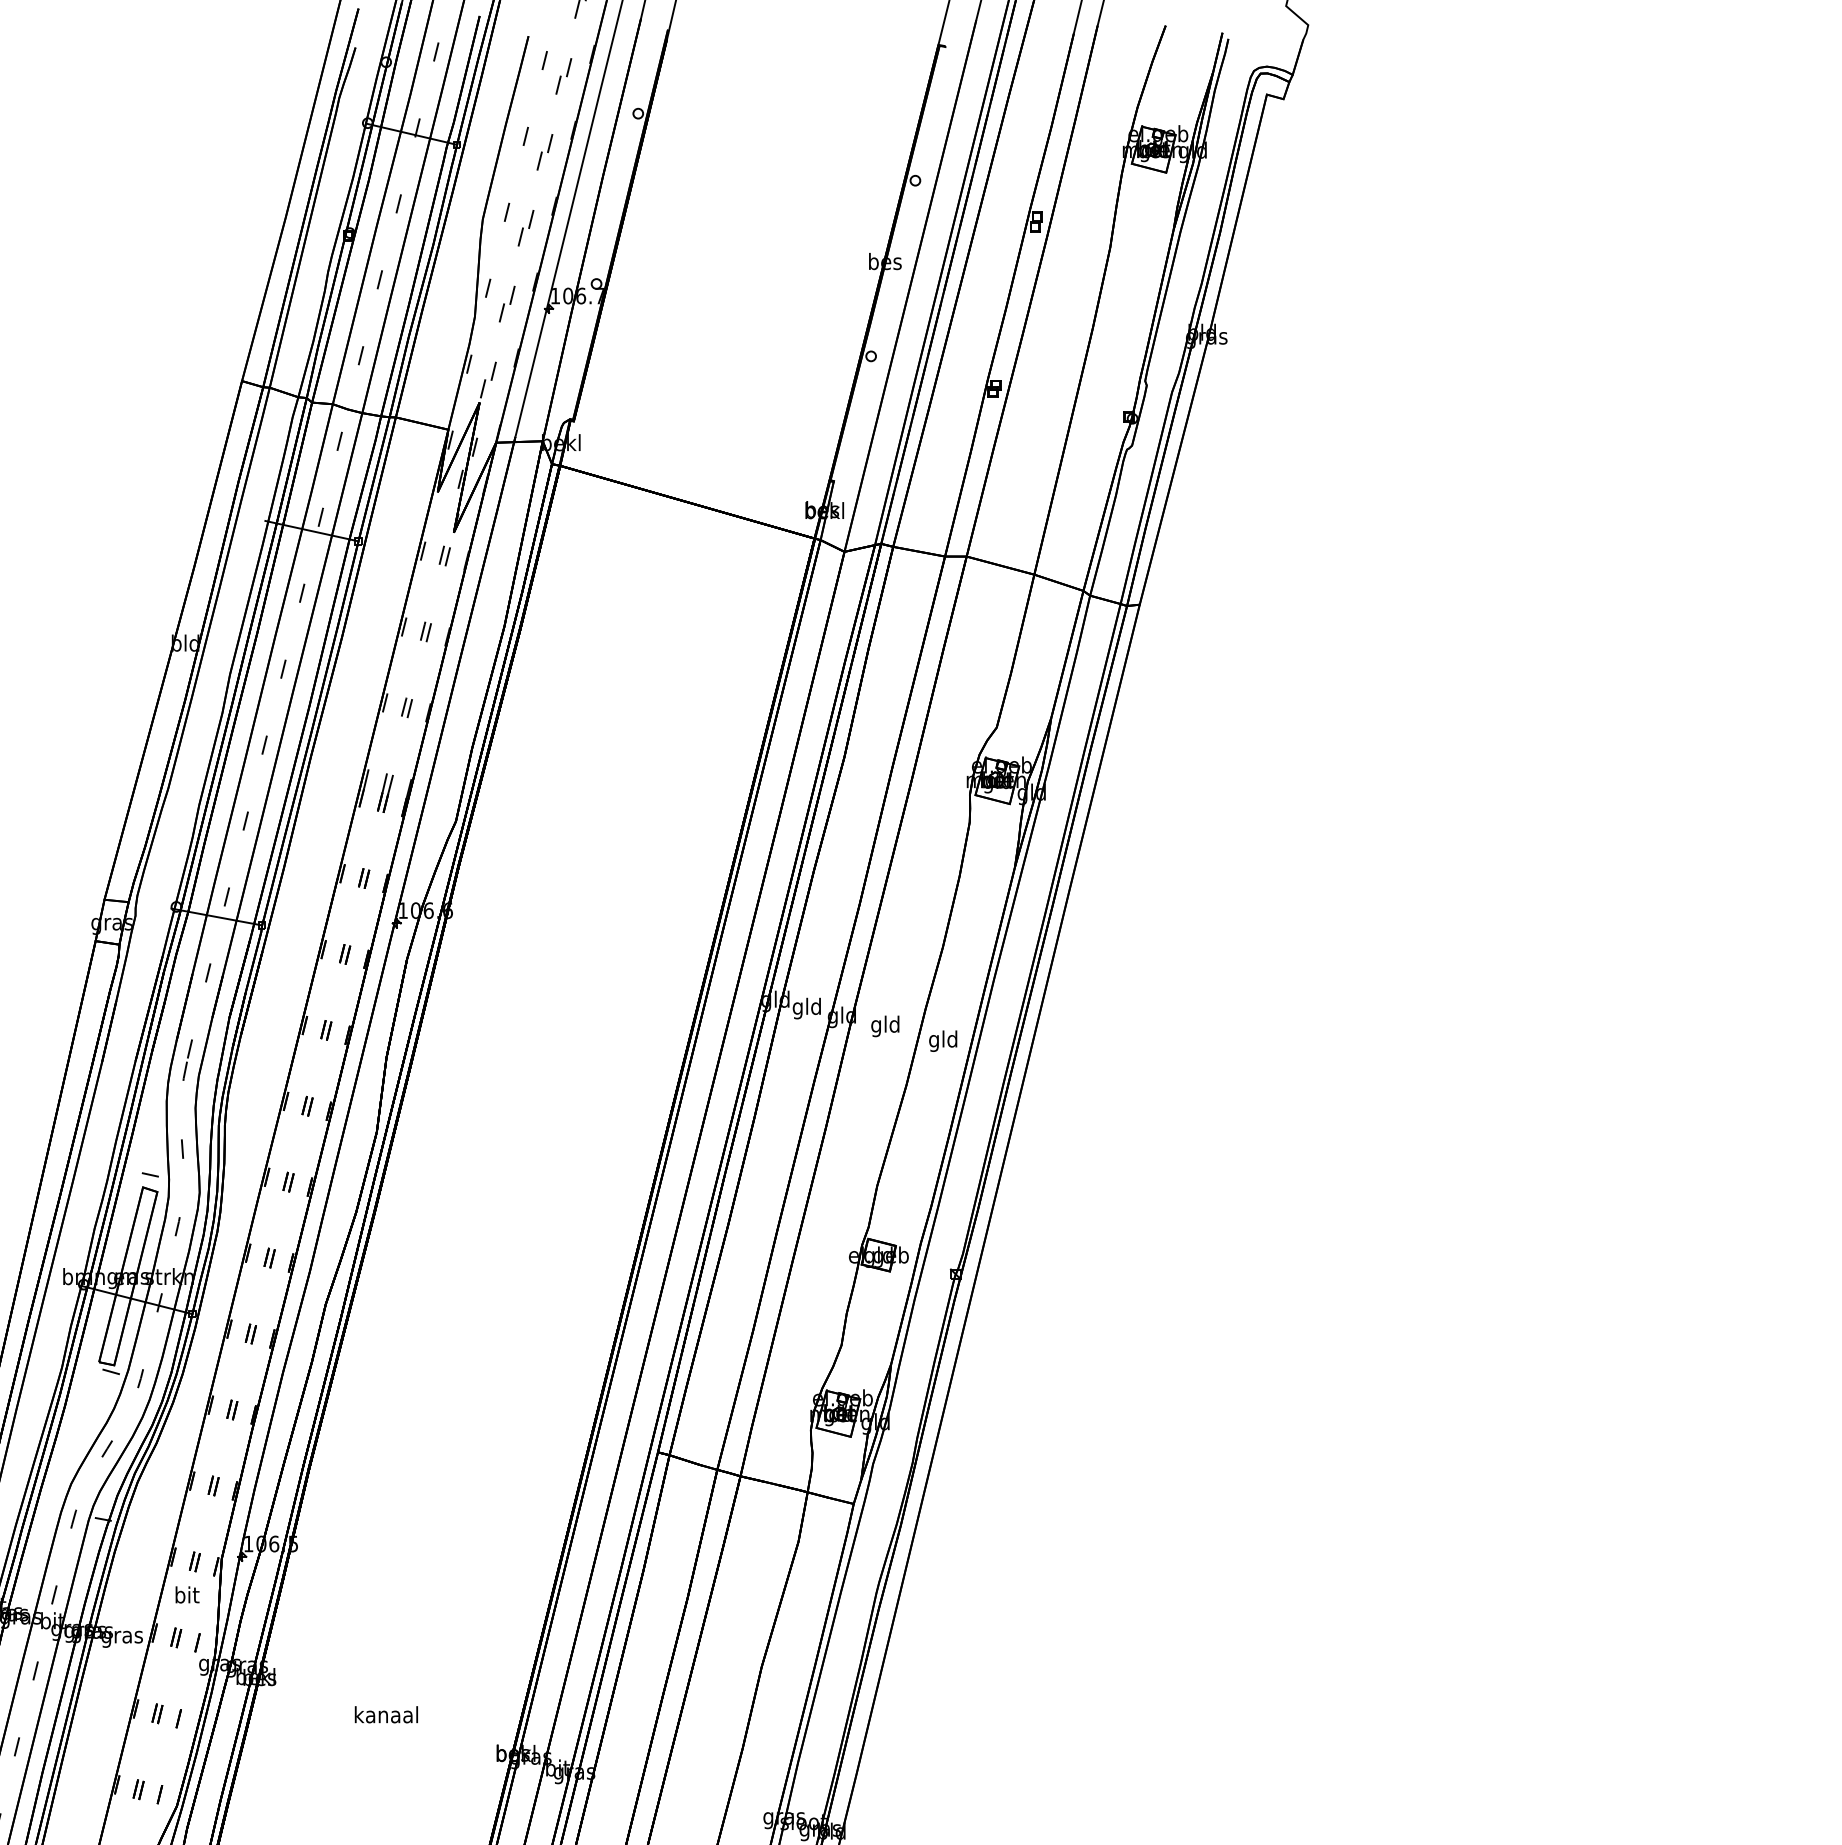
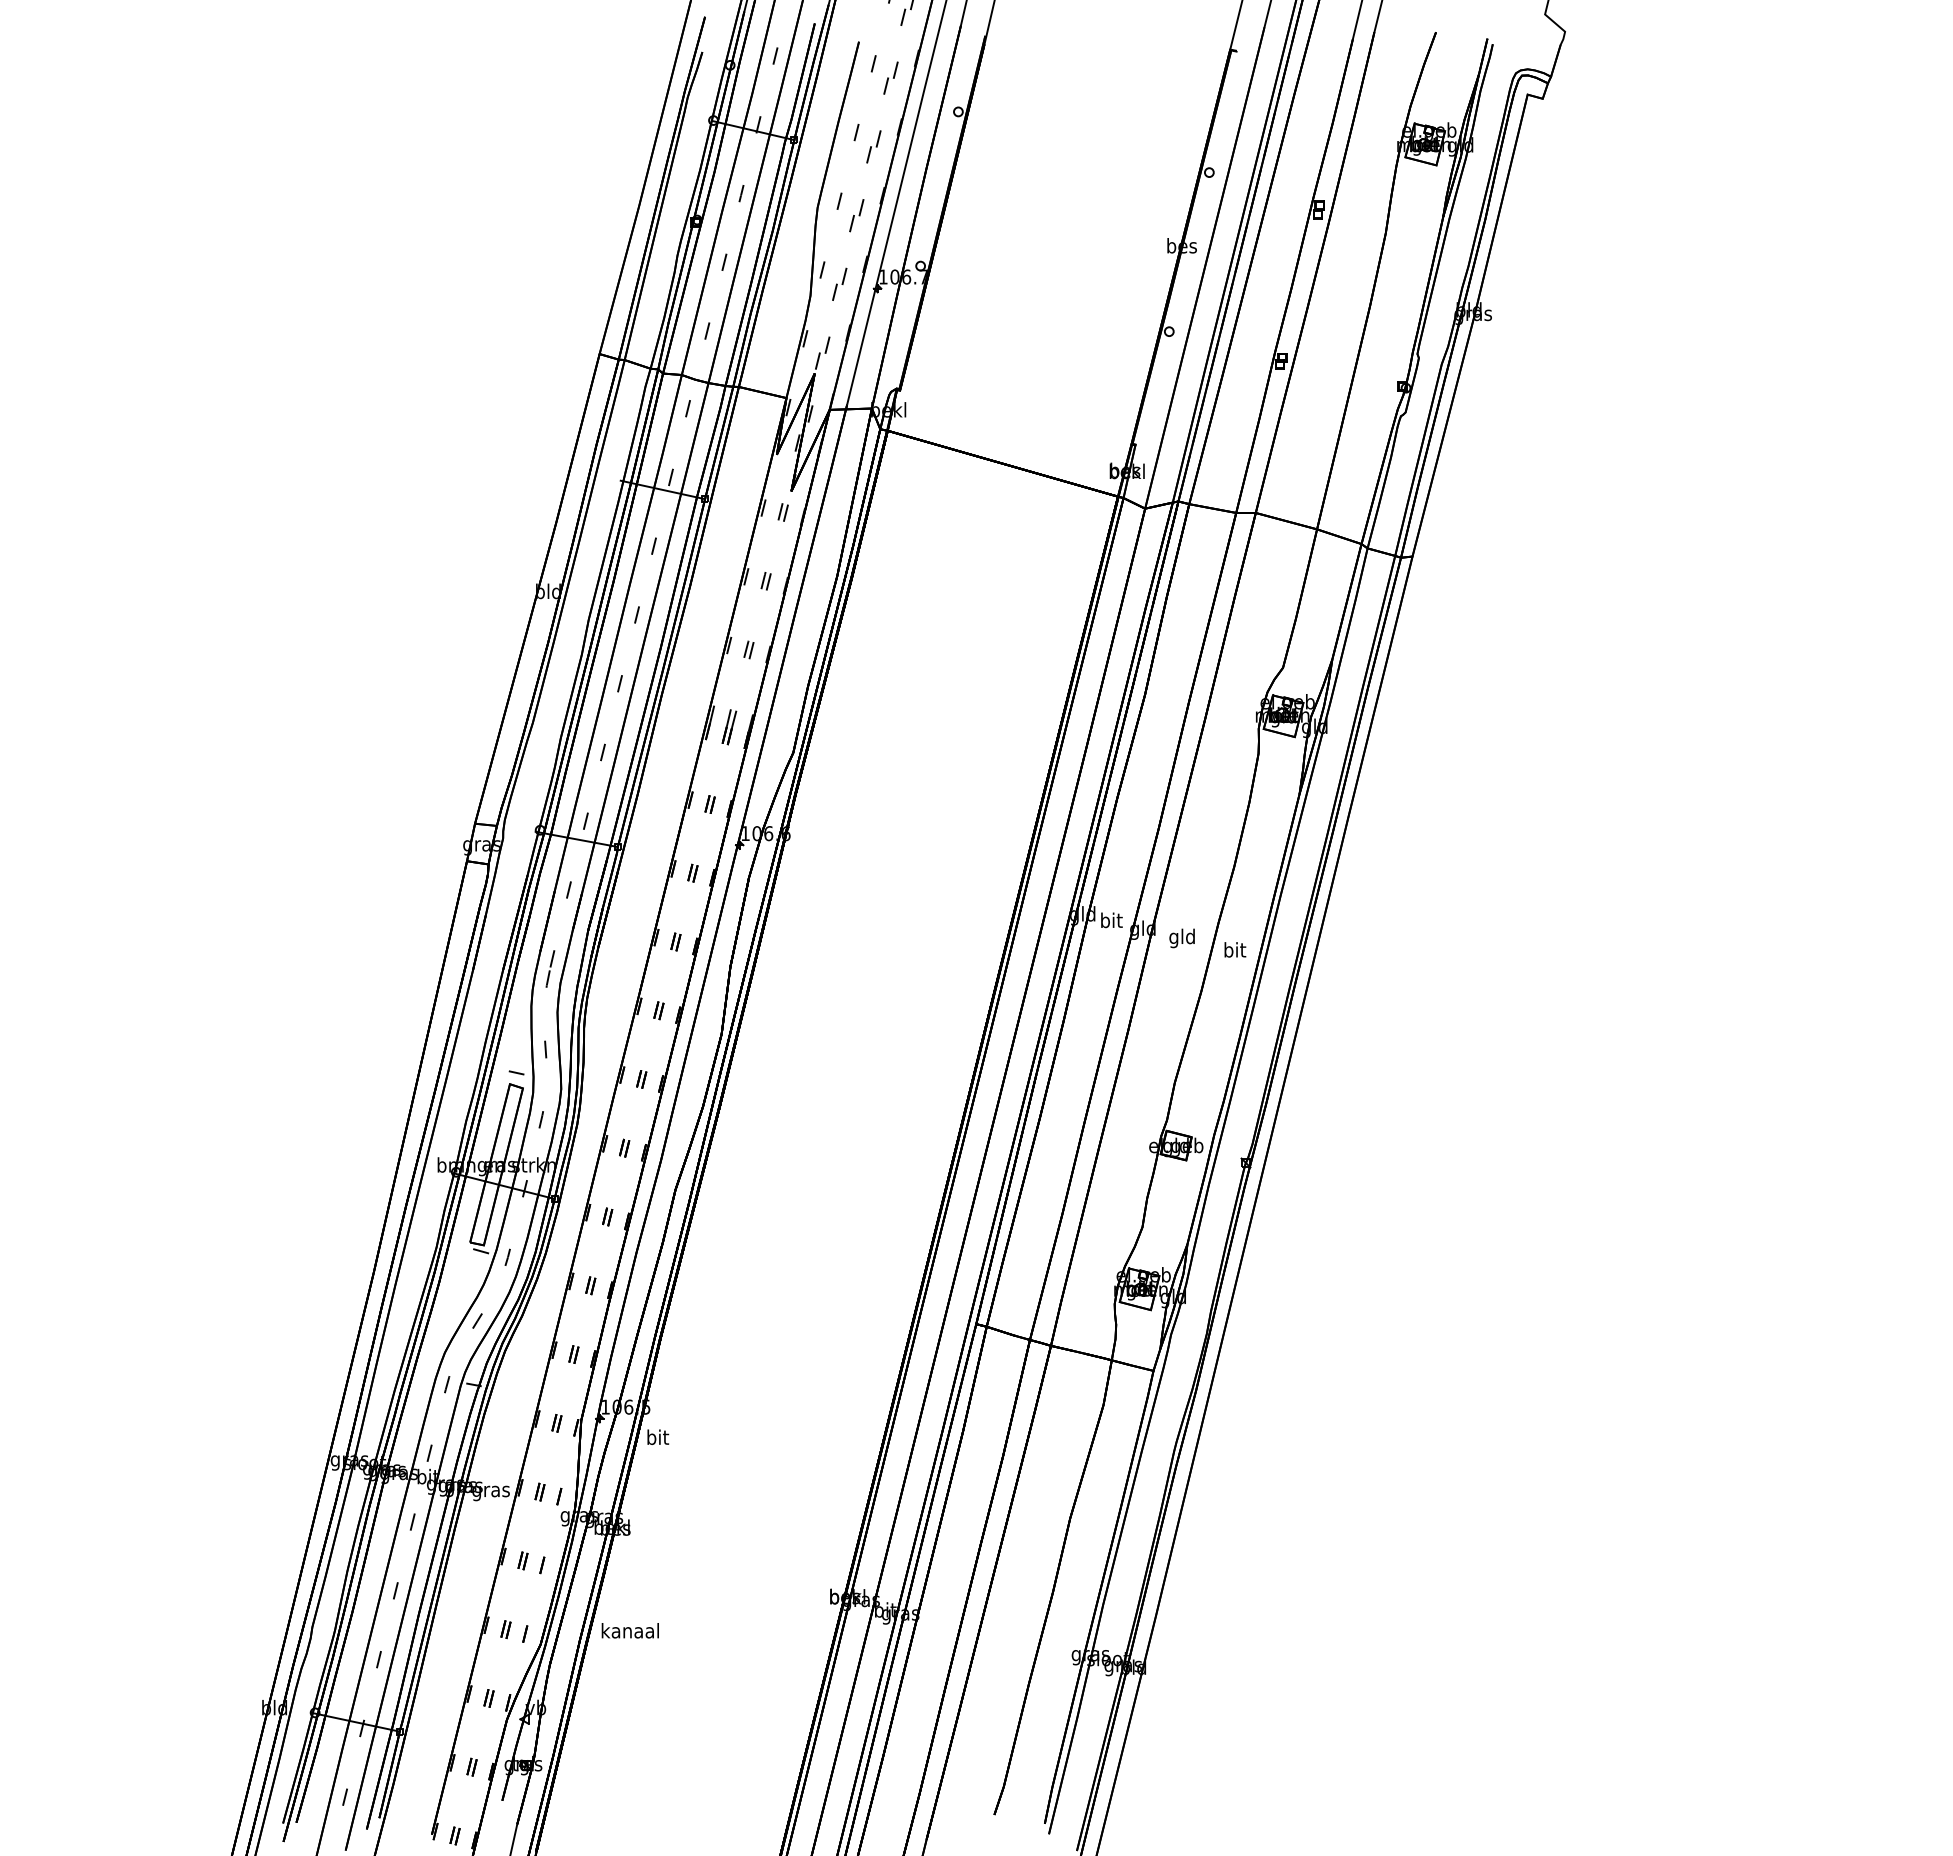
text: (806, 1008) -> (1110, 922), gld -> bit
text: (943, 1040) -> (1234, 951), gld -> bit
text: (187, 1594) -> (658, 1436), moved
text: (385, 1714) -> (629, 1630), moved

